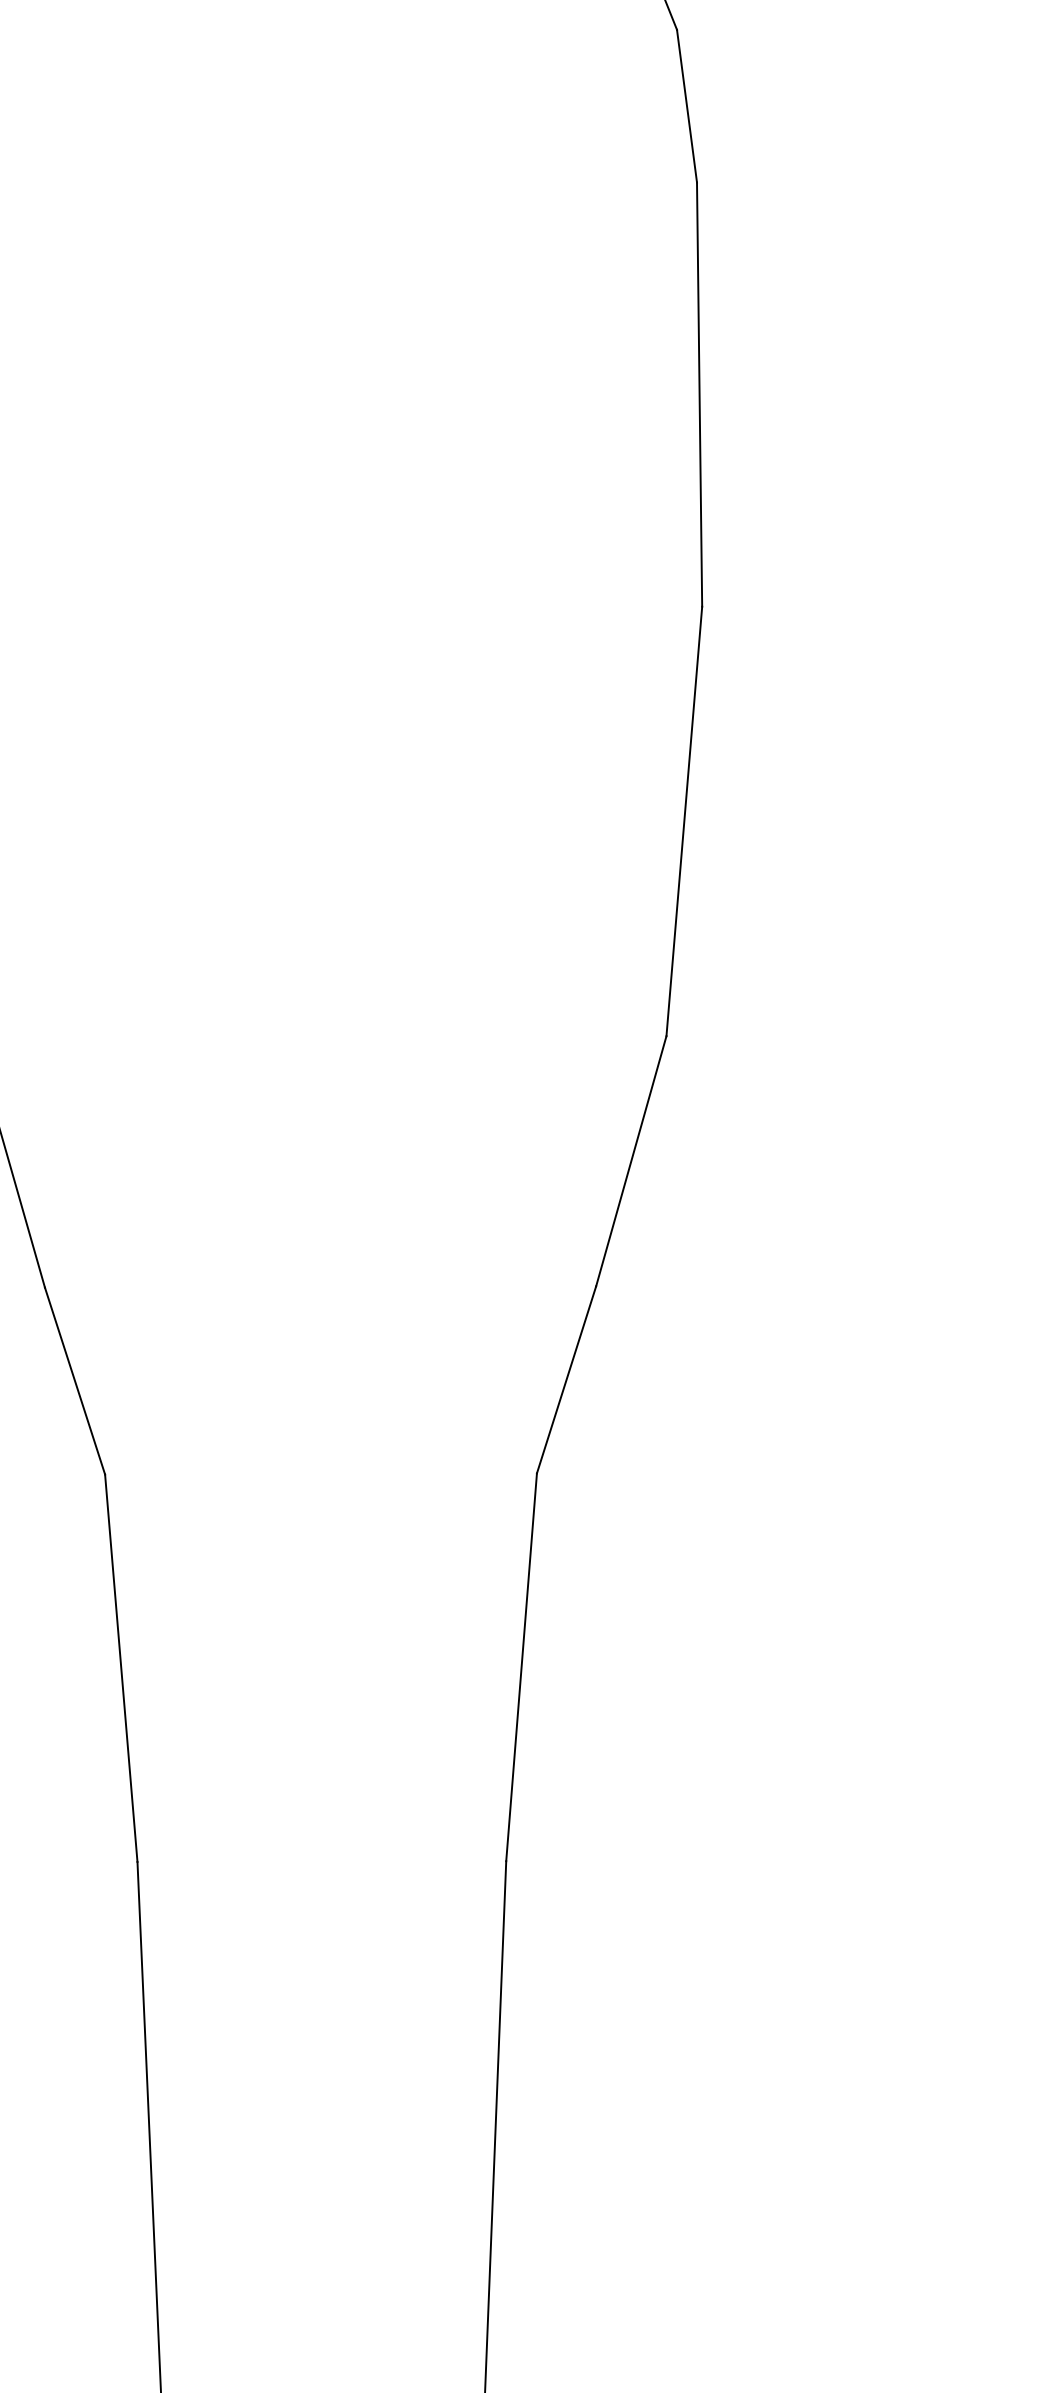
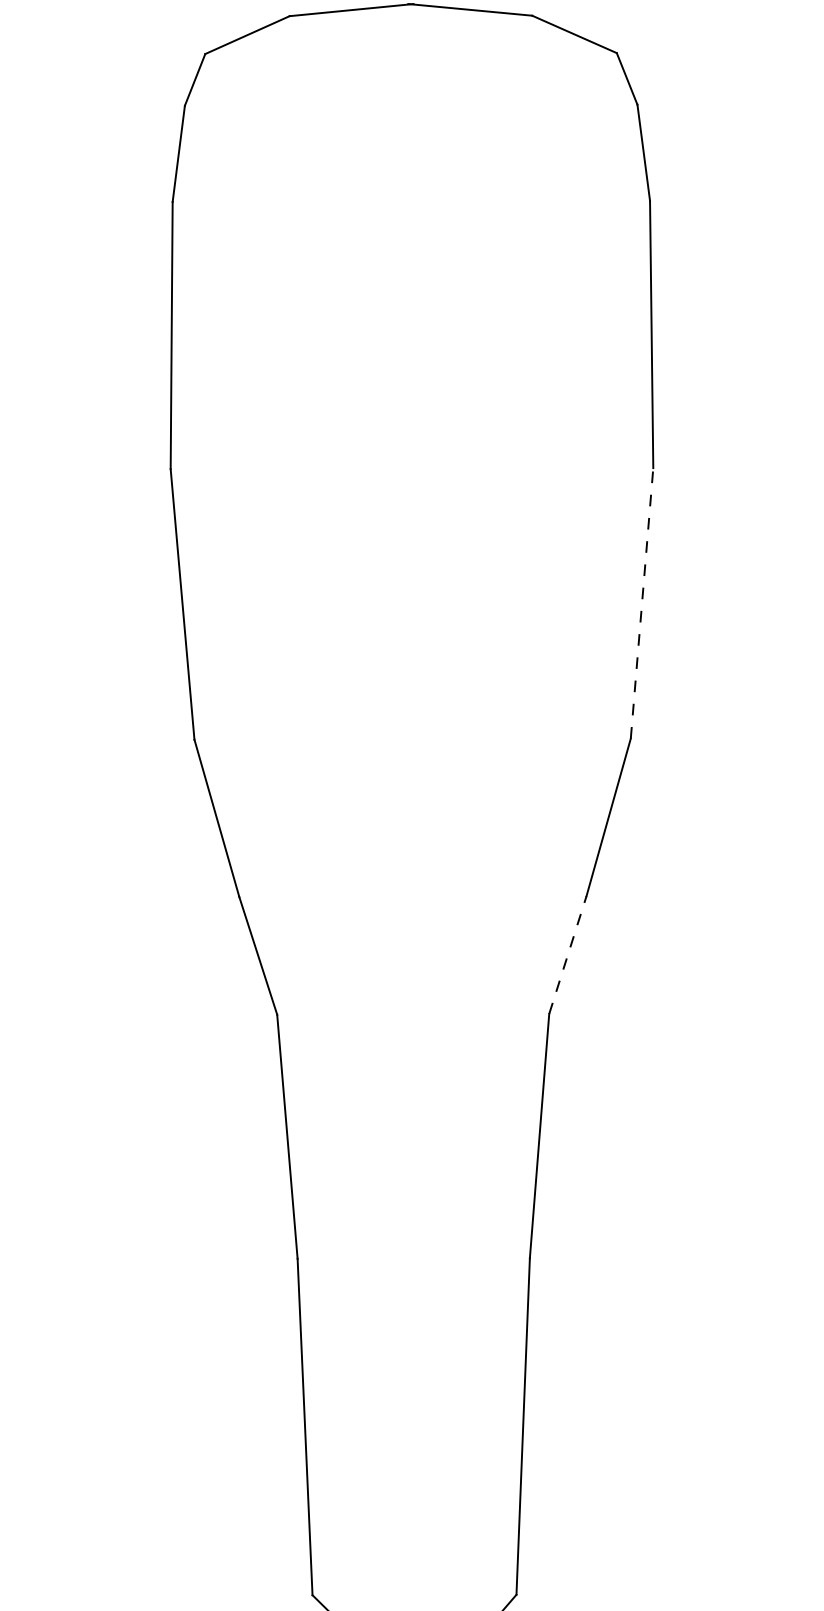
line: (685, 821) -> (642, 603), solid -> dashed
line: (565, 1380) -> (567, 955), solid -> dashed

